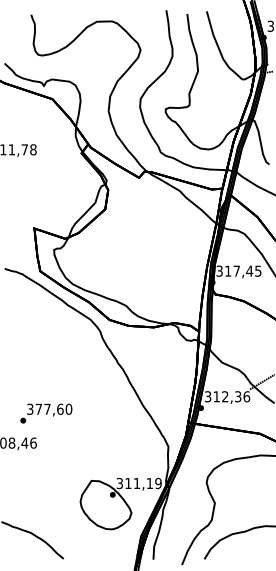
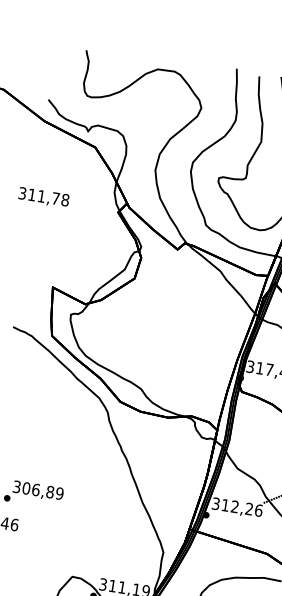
text: (238, 397) -> (249, 509), 312,36 -> 312,26
text: (53, 408) -> (42, 490), 377,60 -> 306,89

